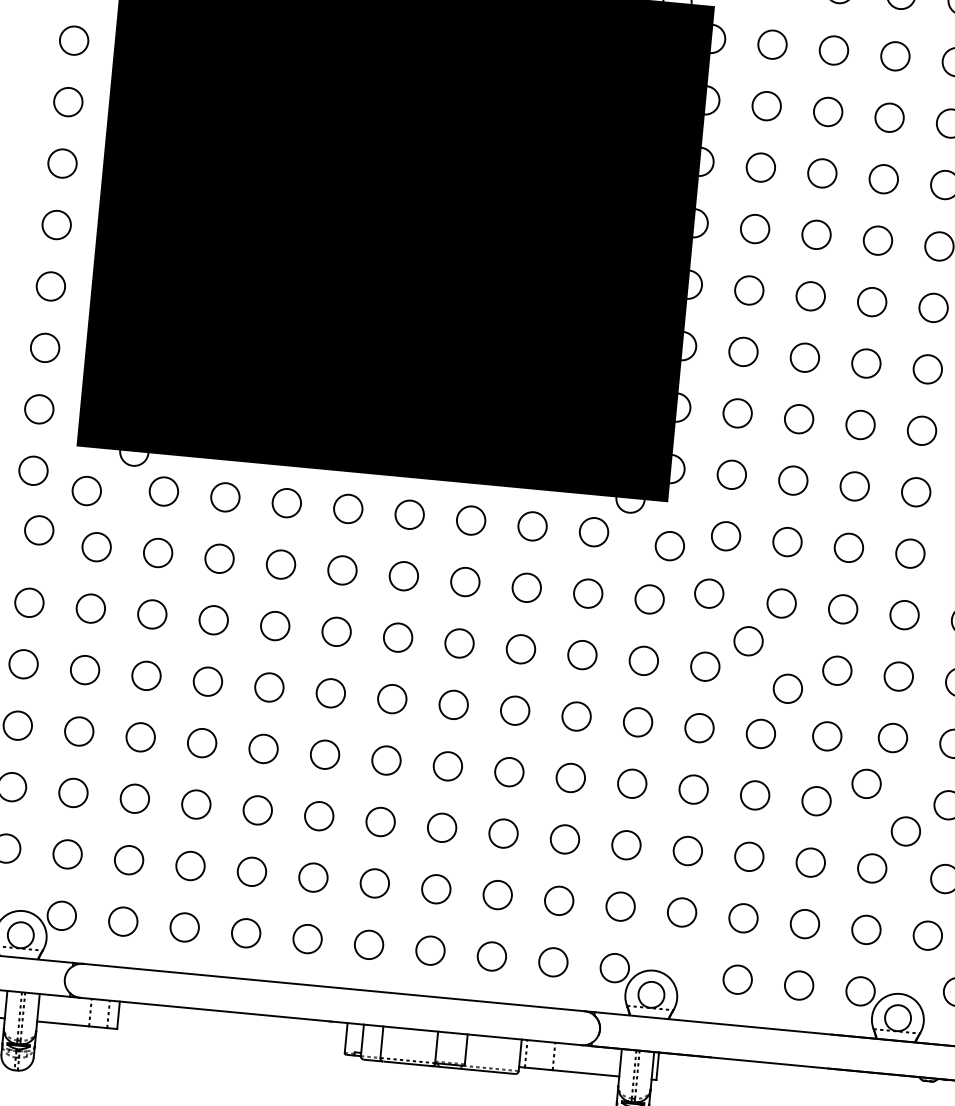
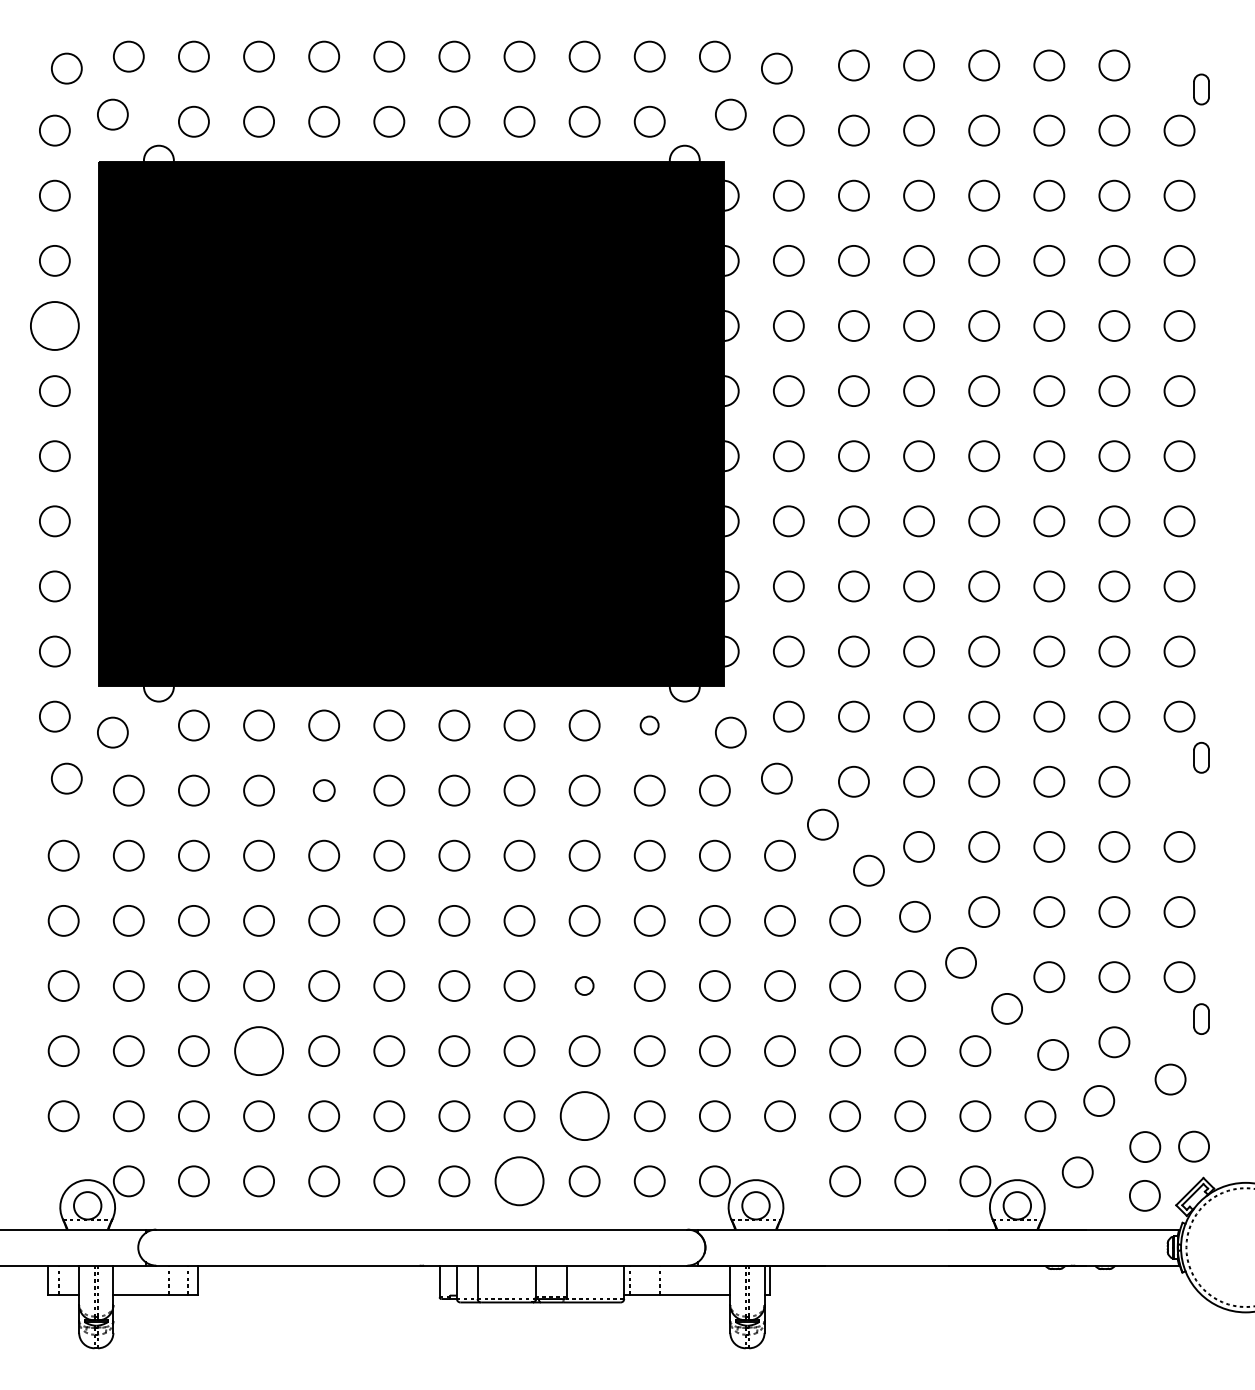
circle: (68, 101) -> (54, 325), size x1.6
circle: (593, 532) -> (649, 725), size x0.6
circle: (281, 564) -> (324, 790), size x0.7
circle: (509, 771) -> (584, 985), size x0.6
circle: (196, 804) -> (259, 1051), size x1.6
circle: (497, 895) -> (584, 1116), size x1.6
circle: (430, 950) -> (519, 1181), size x1.6

